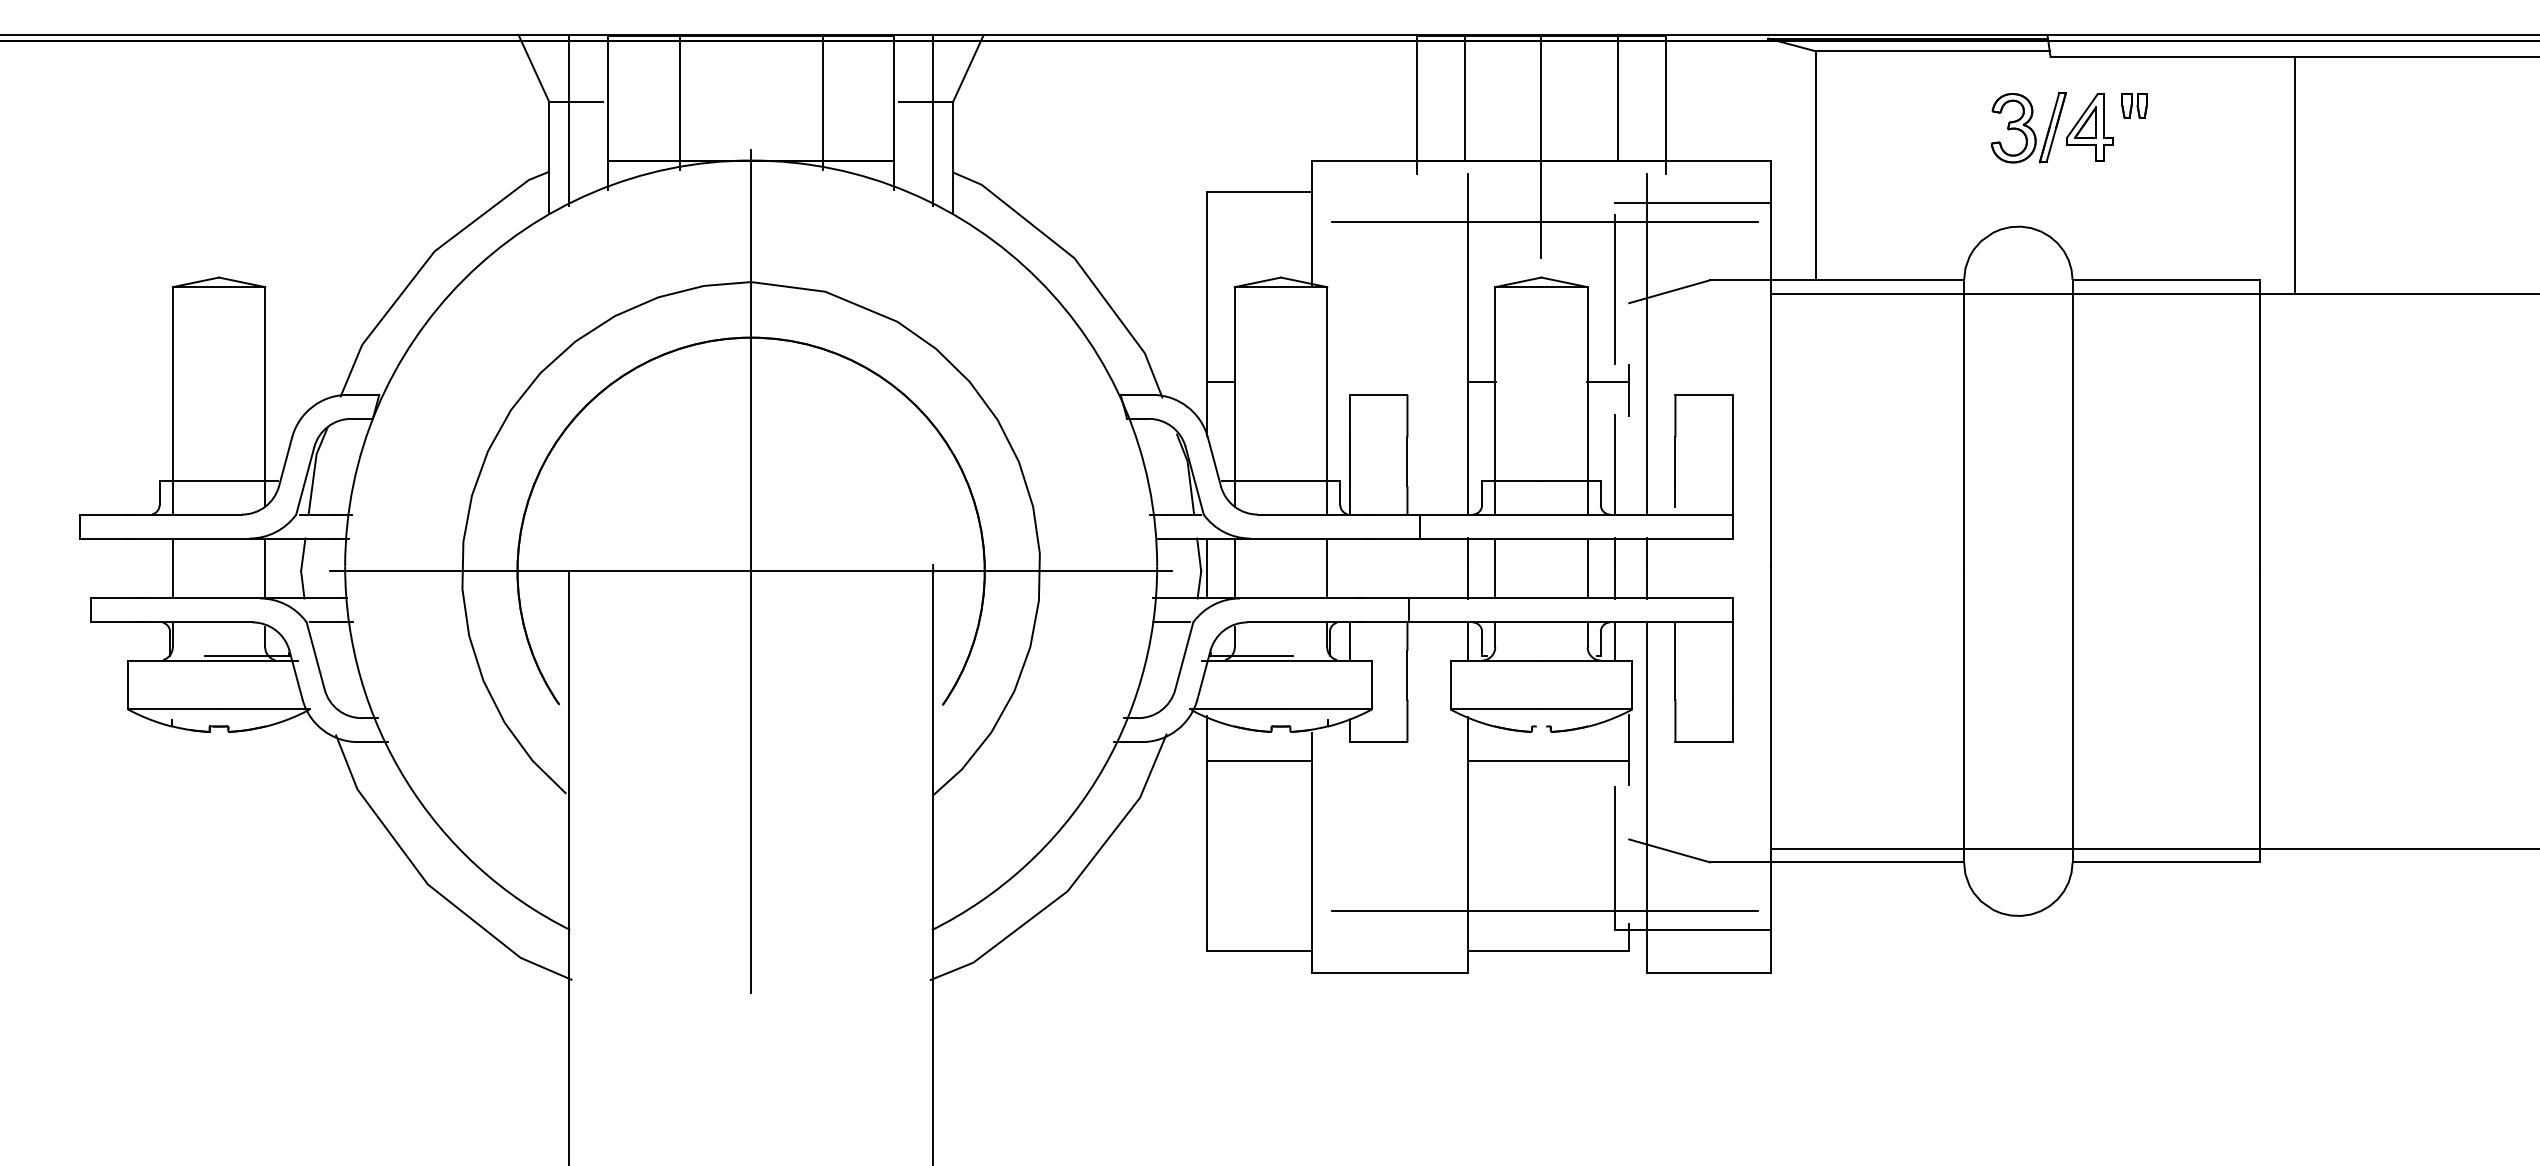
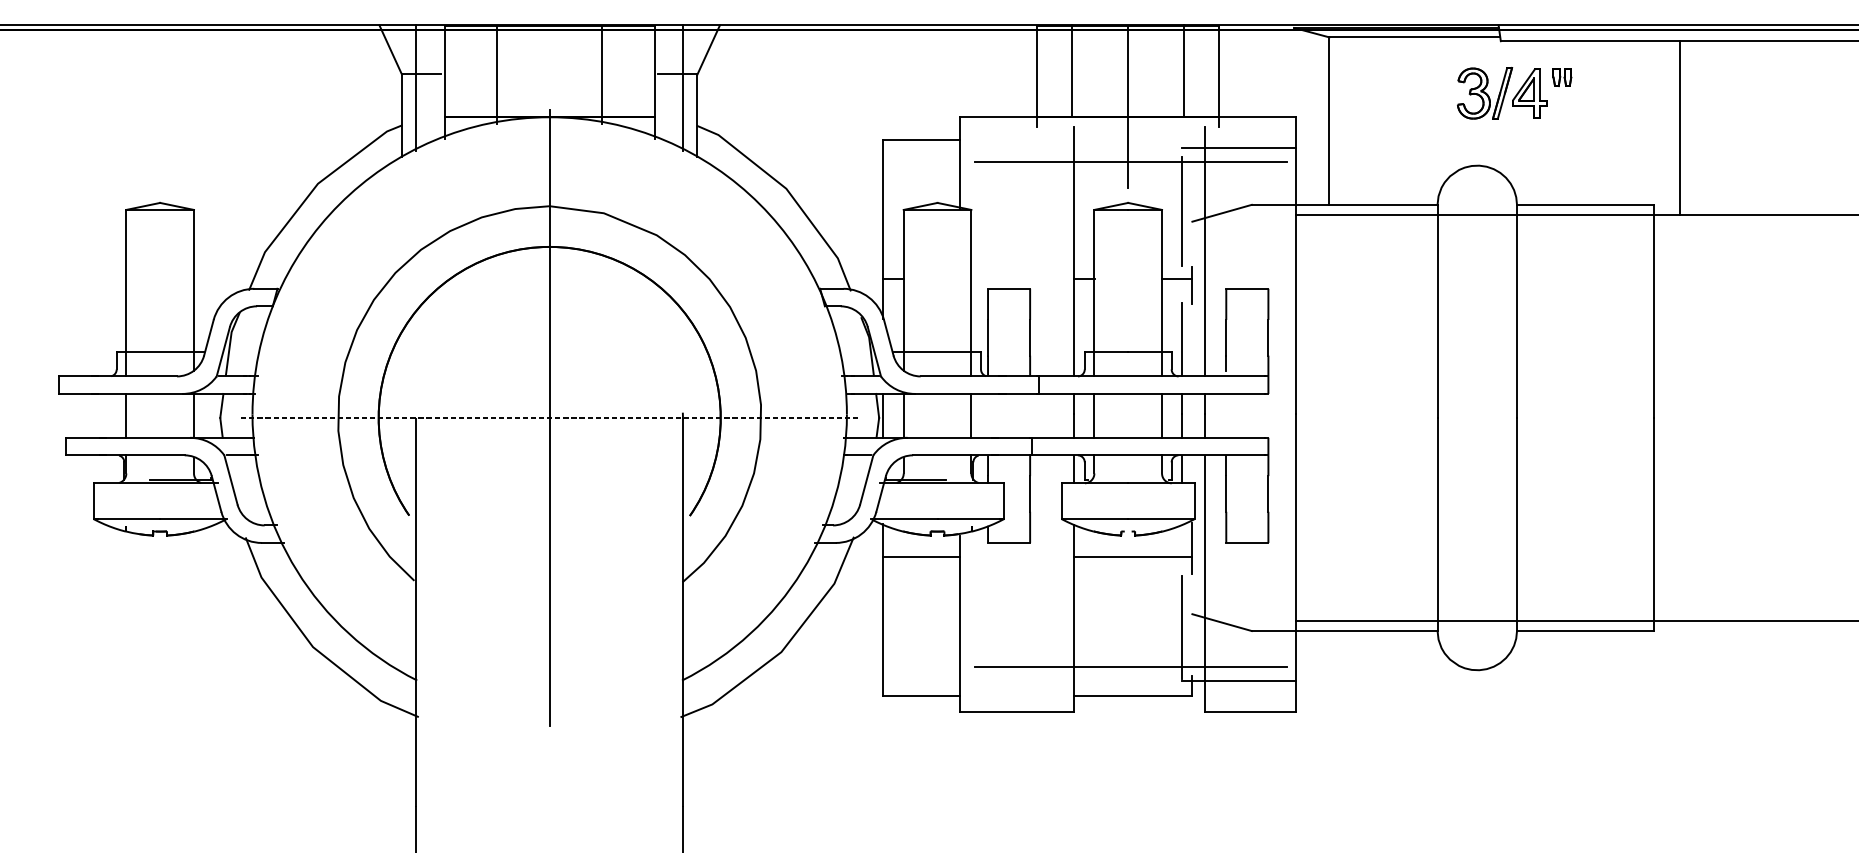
line: (751, 571) -> (549, 418), solid -> dashed

